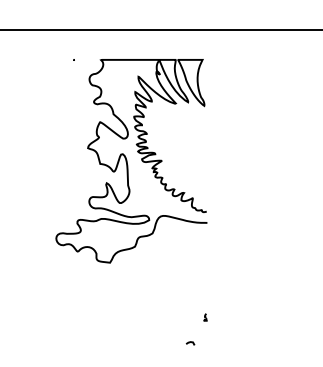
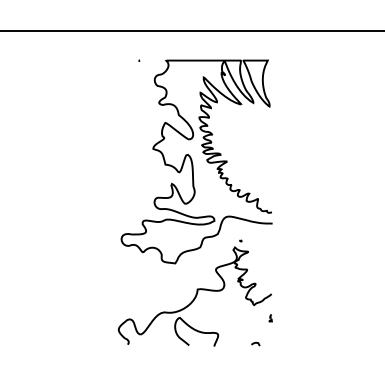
part: (129, 291) -> (194, 292), added

